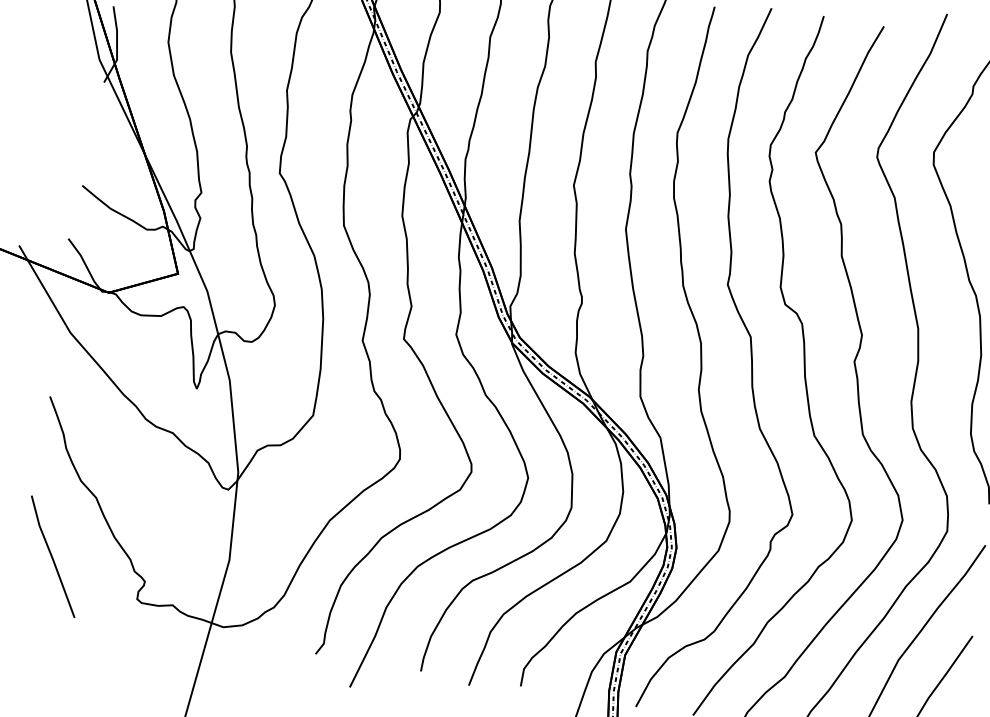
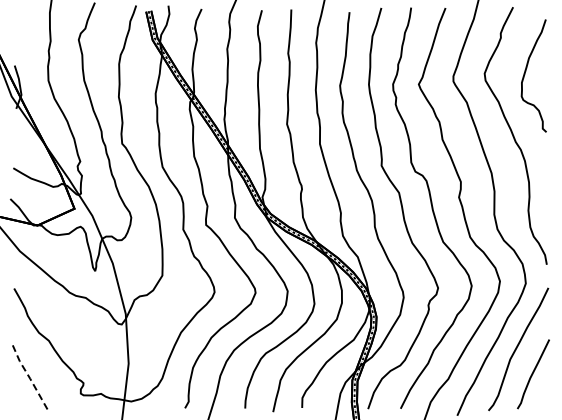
line: (51, 558) -> (29, 378), solid -> dashed

